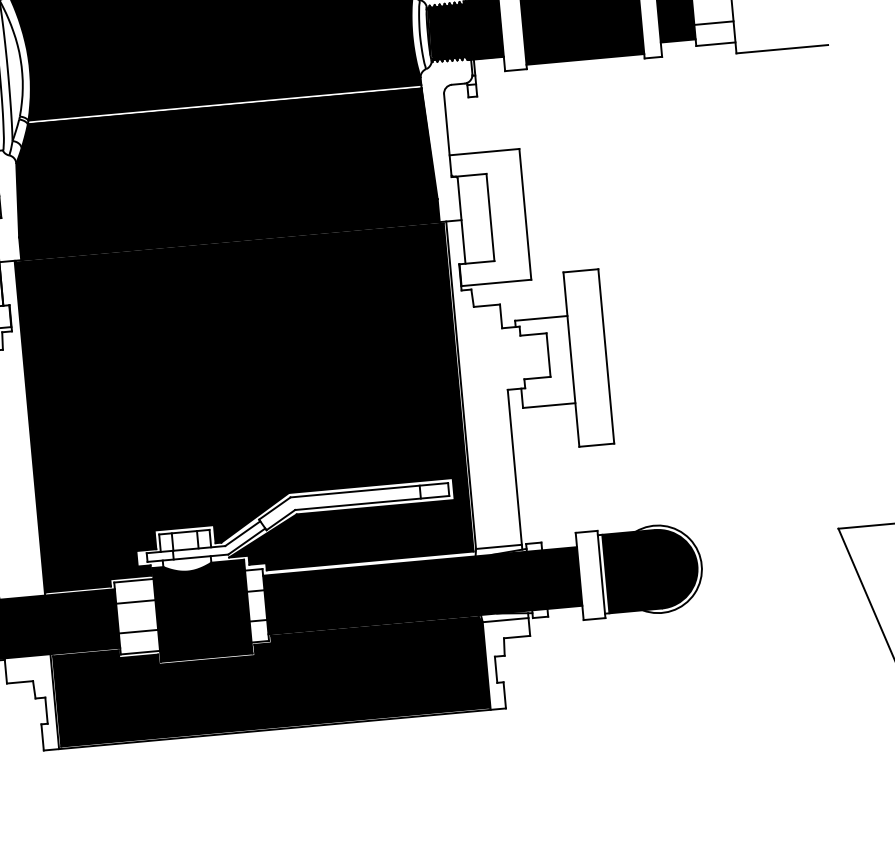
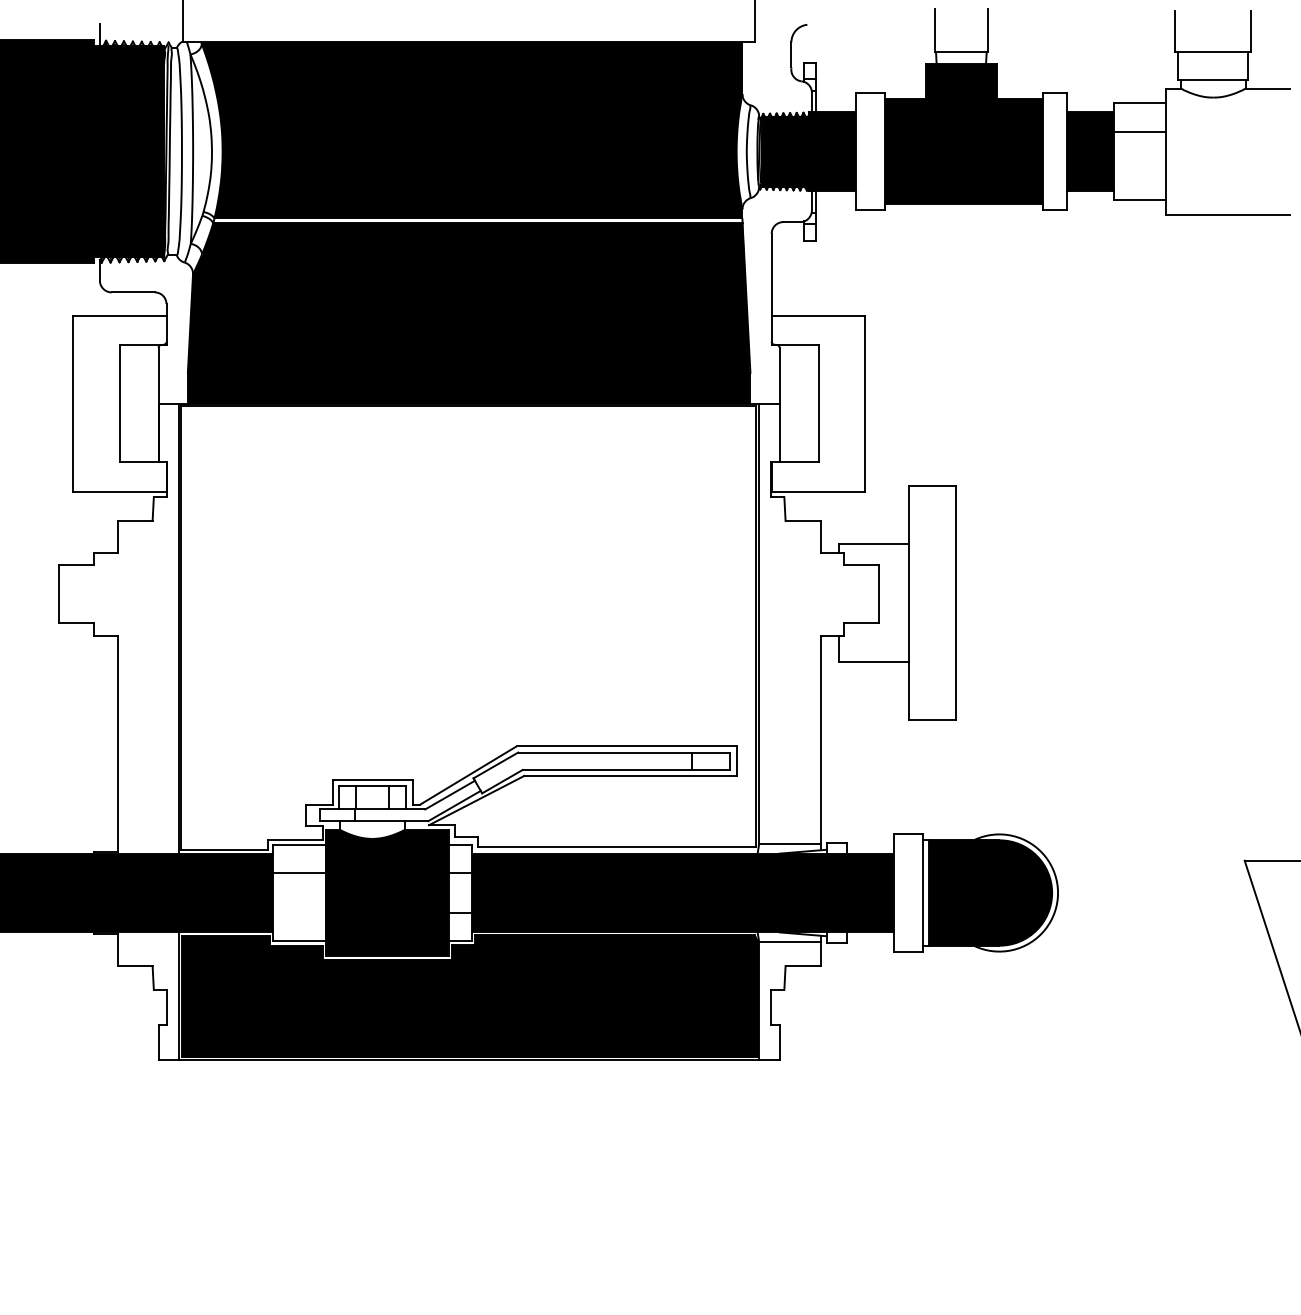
line: (713, 23) -> (1139, 171), removed
fill: (244, 407) -> (467, 627), removed
line: (138, 632) -> (298, 913), removed

